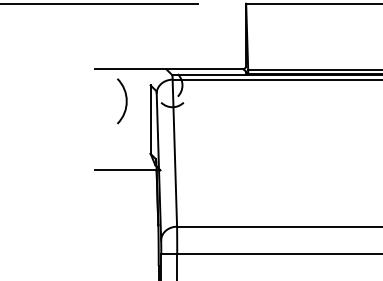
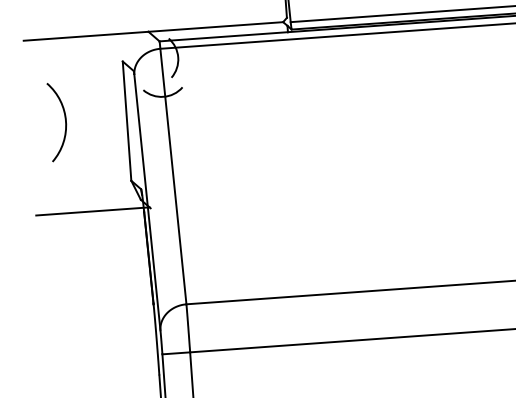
curve: (125, 101) -> (63, 121), moved

